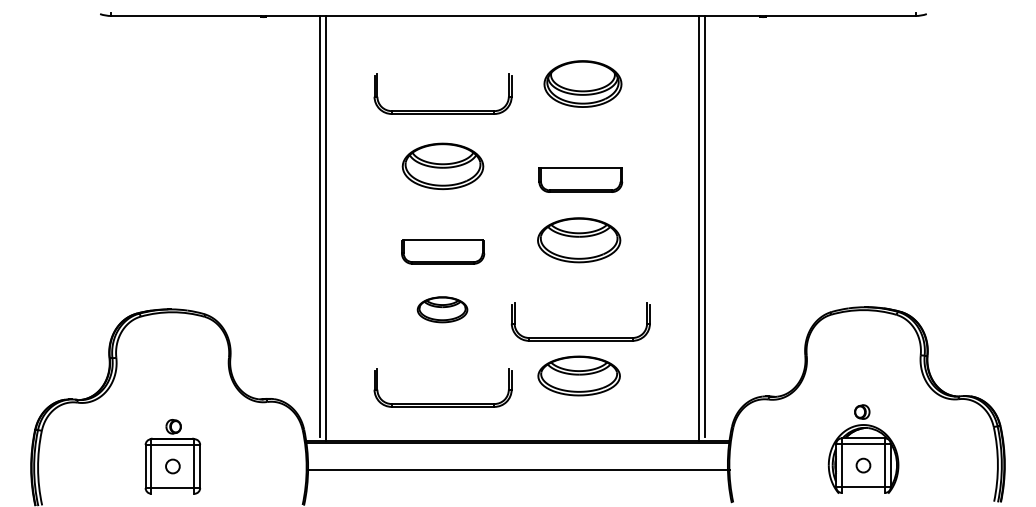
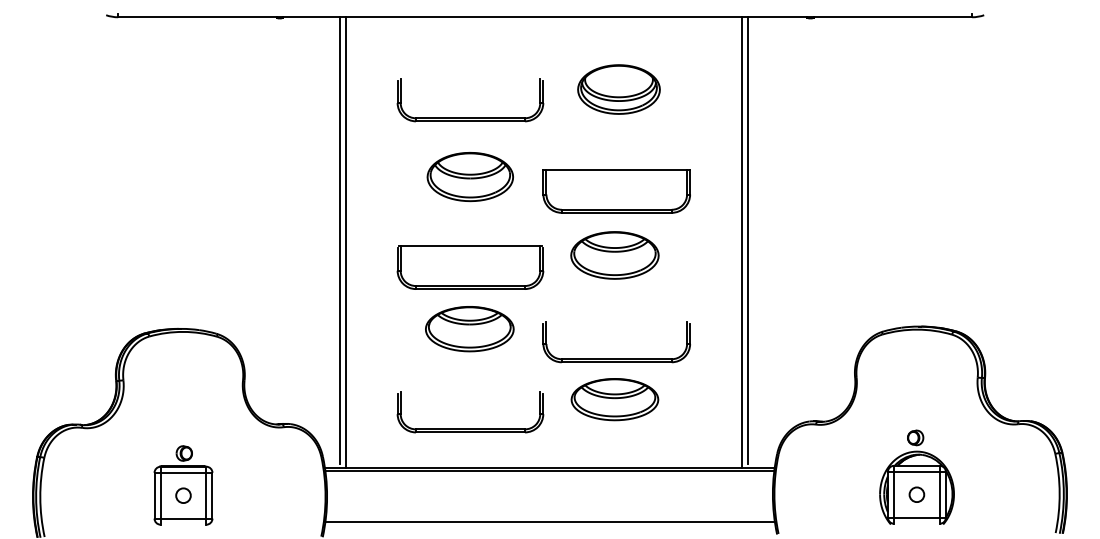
part: (580, 180) -> (616, 191), size x1.67
part: (443, 251) -> (470, 267), size x1.67
part: (442, 309) -> (469, 329), size x1.67
line: (517, 470) -> (549, 521), moved

